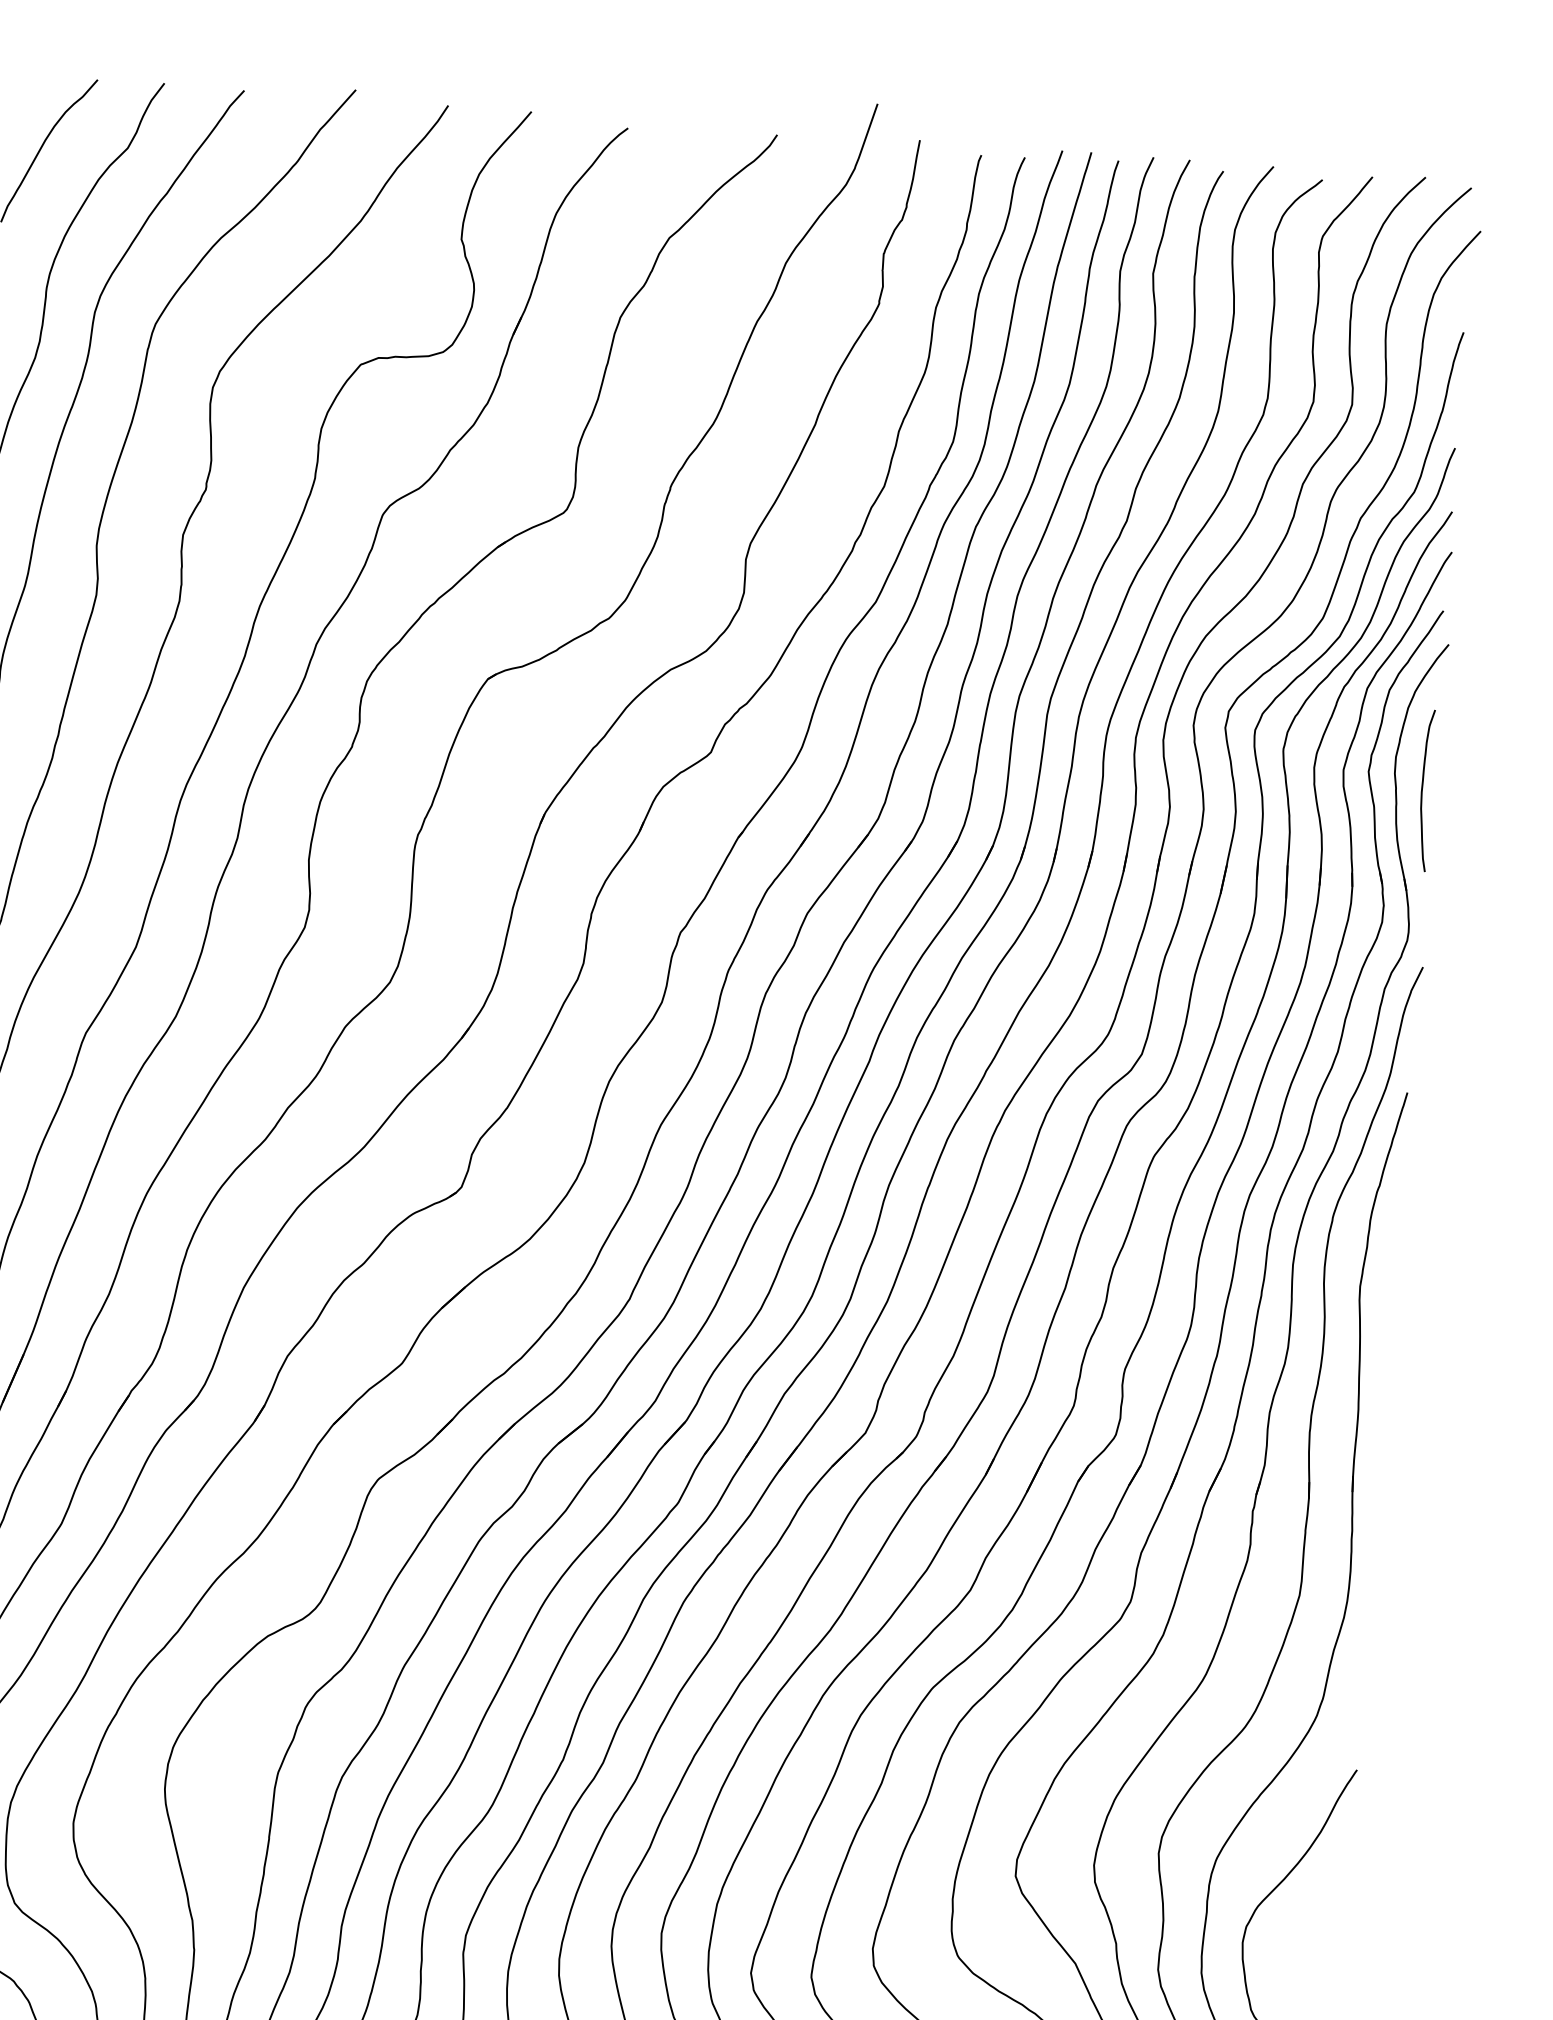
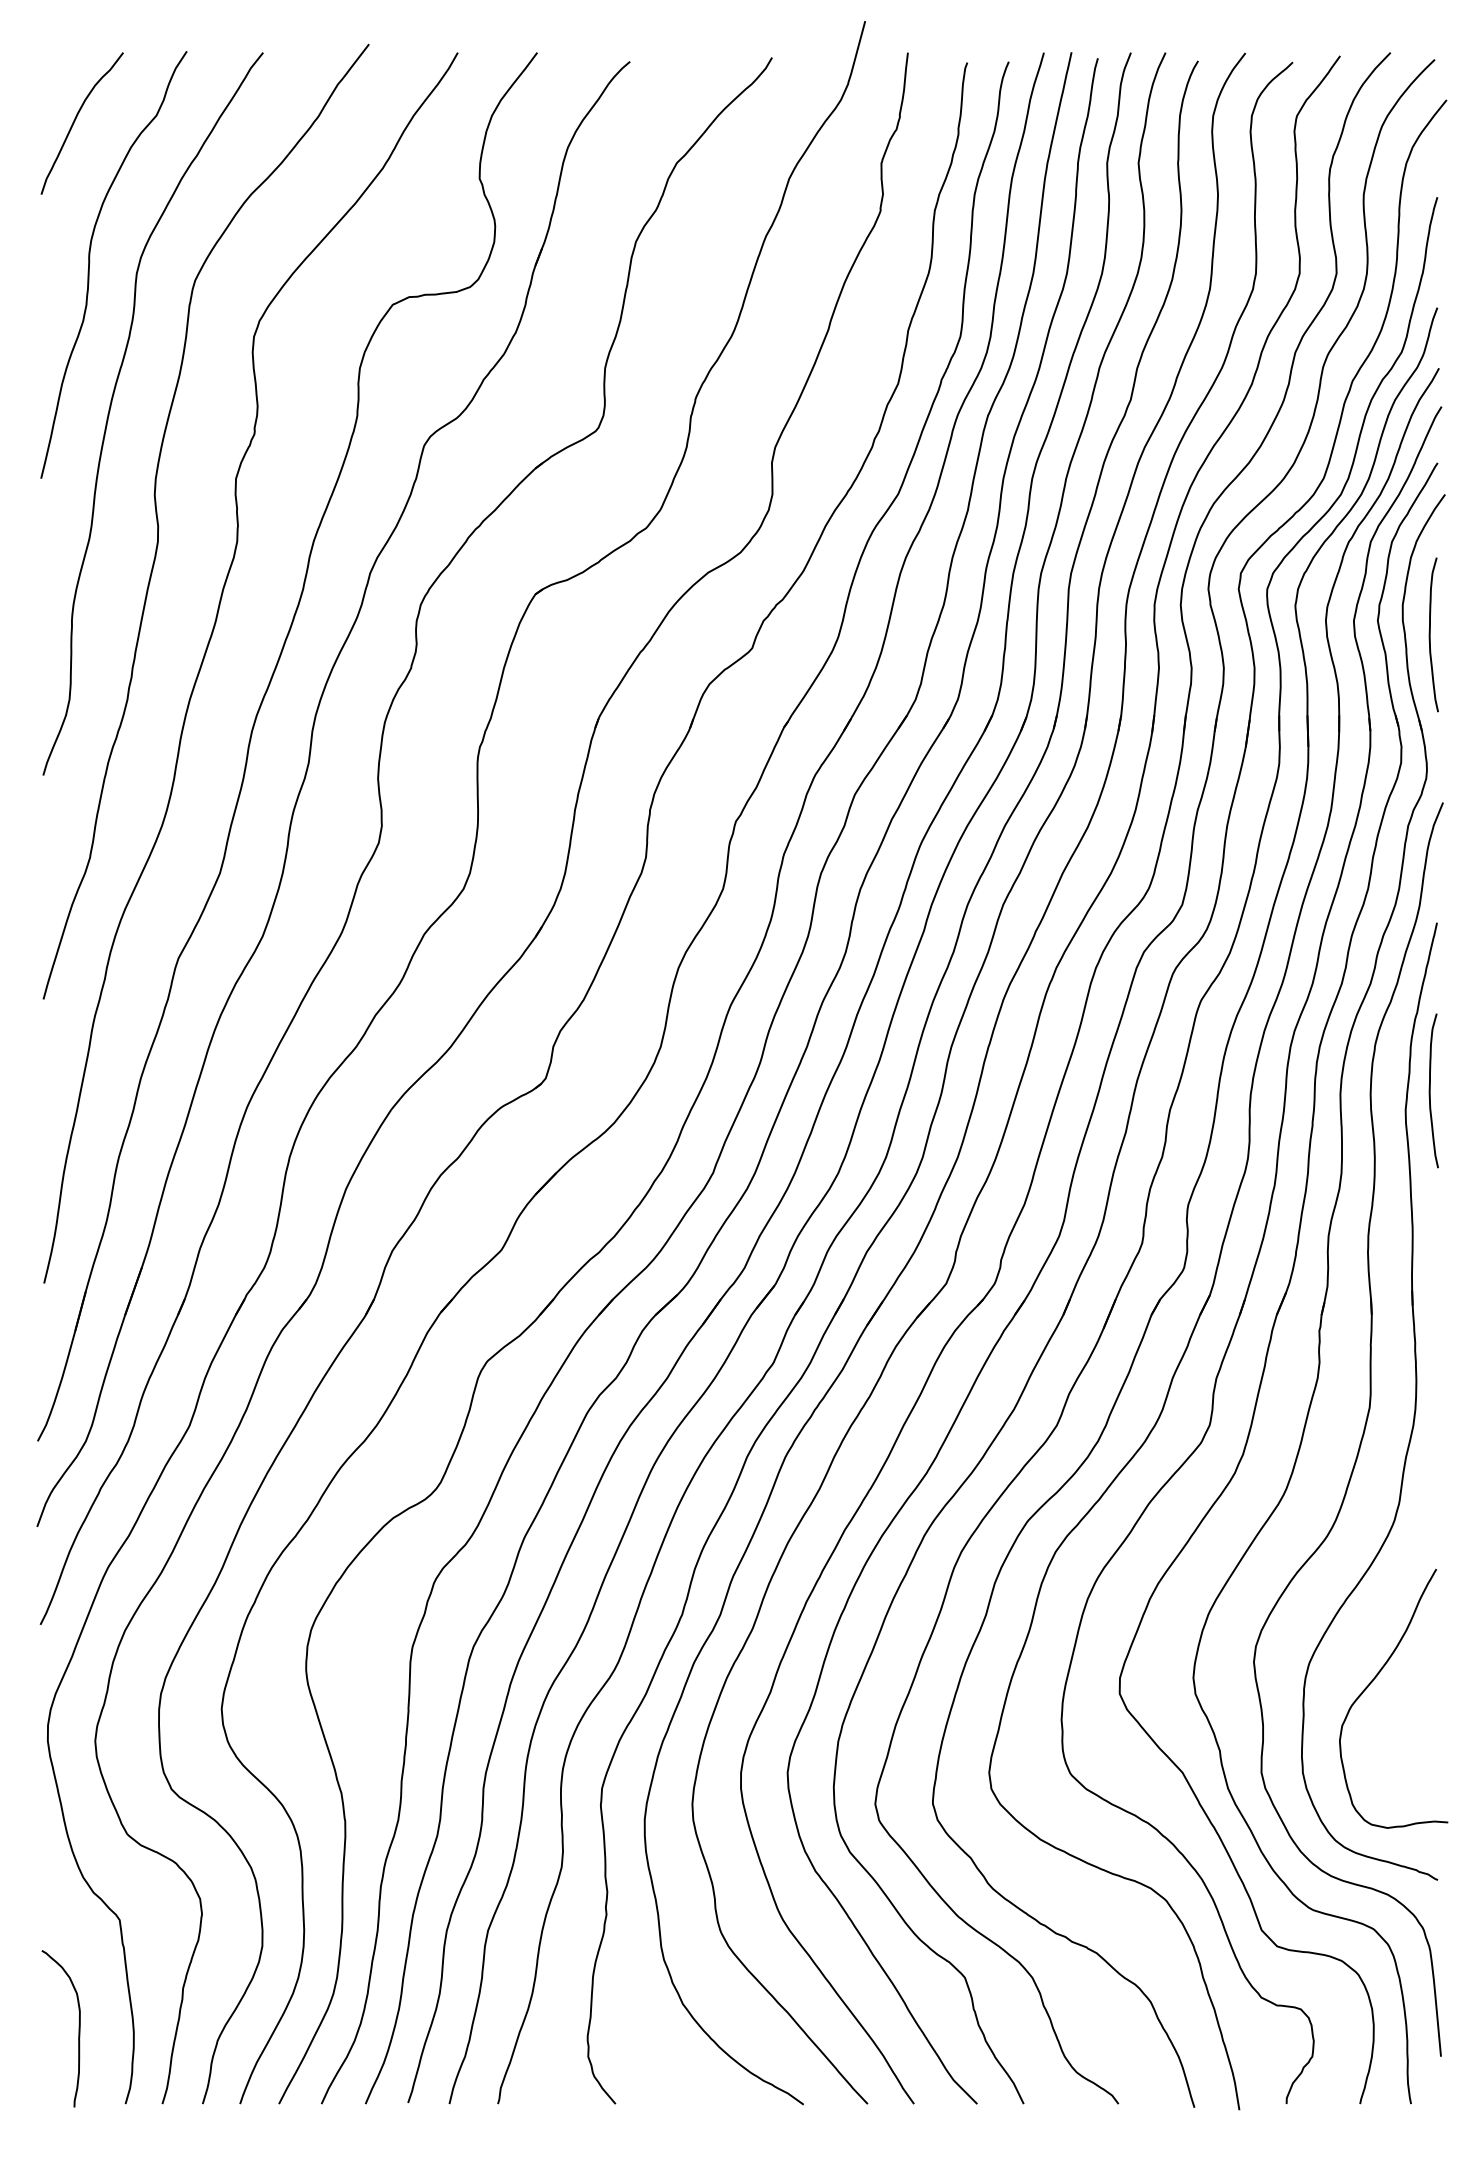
curve: (1387, 1267) -> (1430, 1090), added

